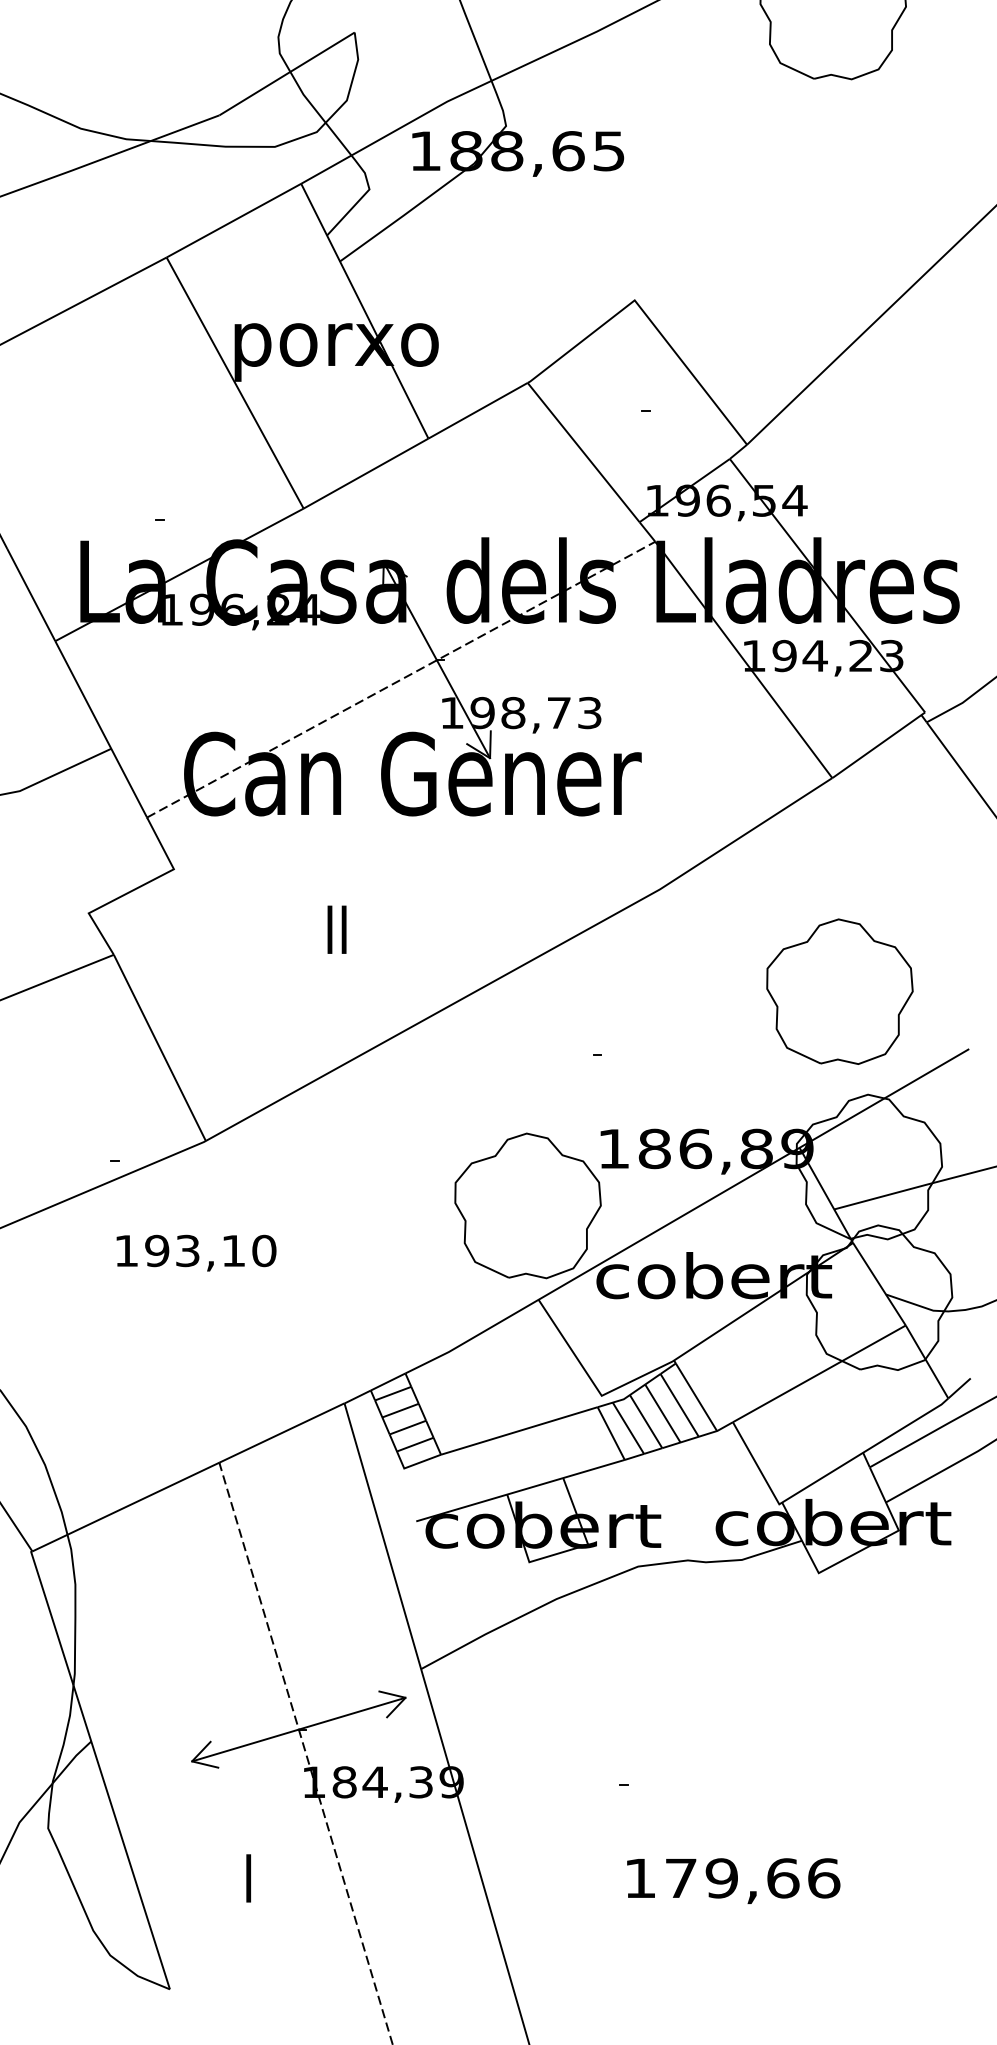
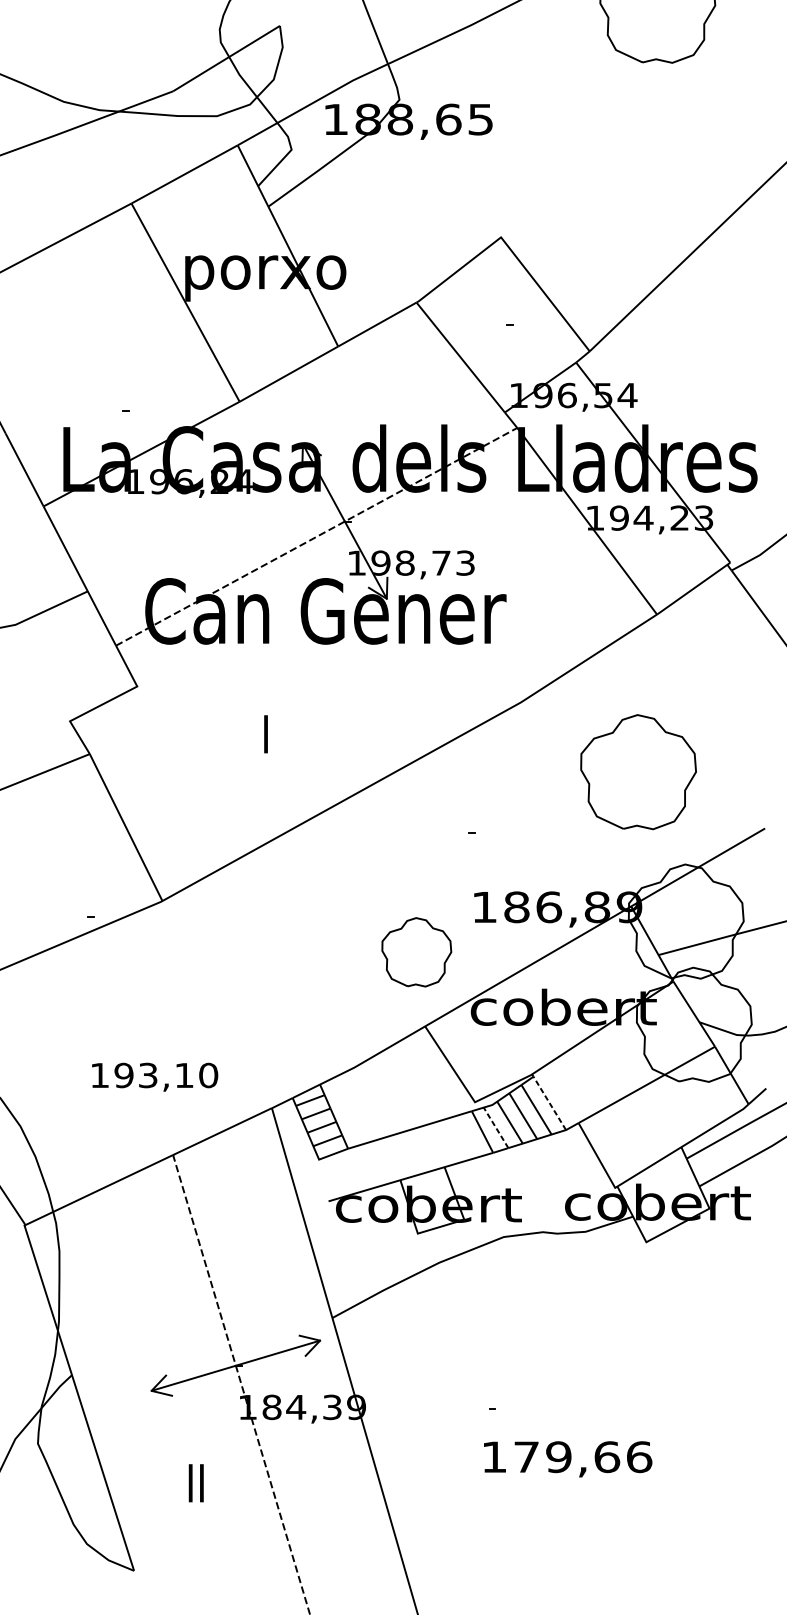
text: (336, 929) -> (265, 734), II -> I
part: (839, 991) -> (638, 771), moved
part: (527, 1205) -> (416, 951), size x0.6
text: (196, 1252) -> (155, 1076), moved
line: (696, 1397) -> (549, 1103), solid -> dashed
line: (628, 1427) -> (496, 1127), solid -> dashed
text: (248, 1878) -> (196, 1483), I -> II
text: (733, 1880) -> (567, 1458), moved

